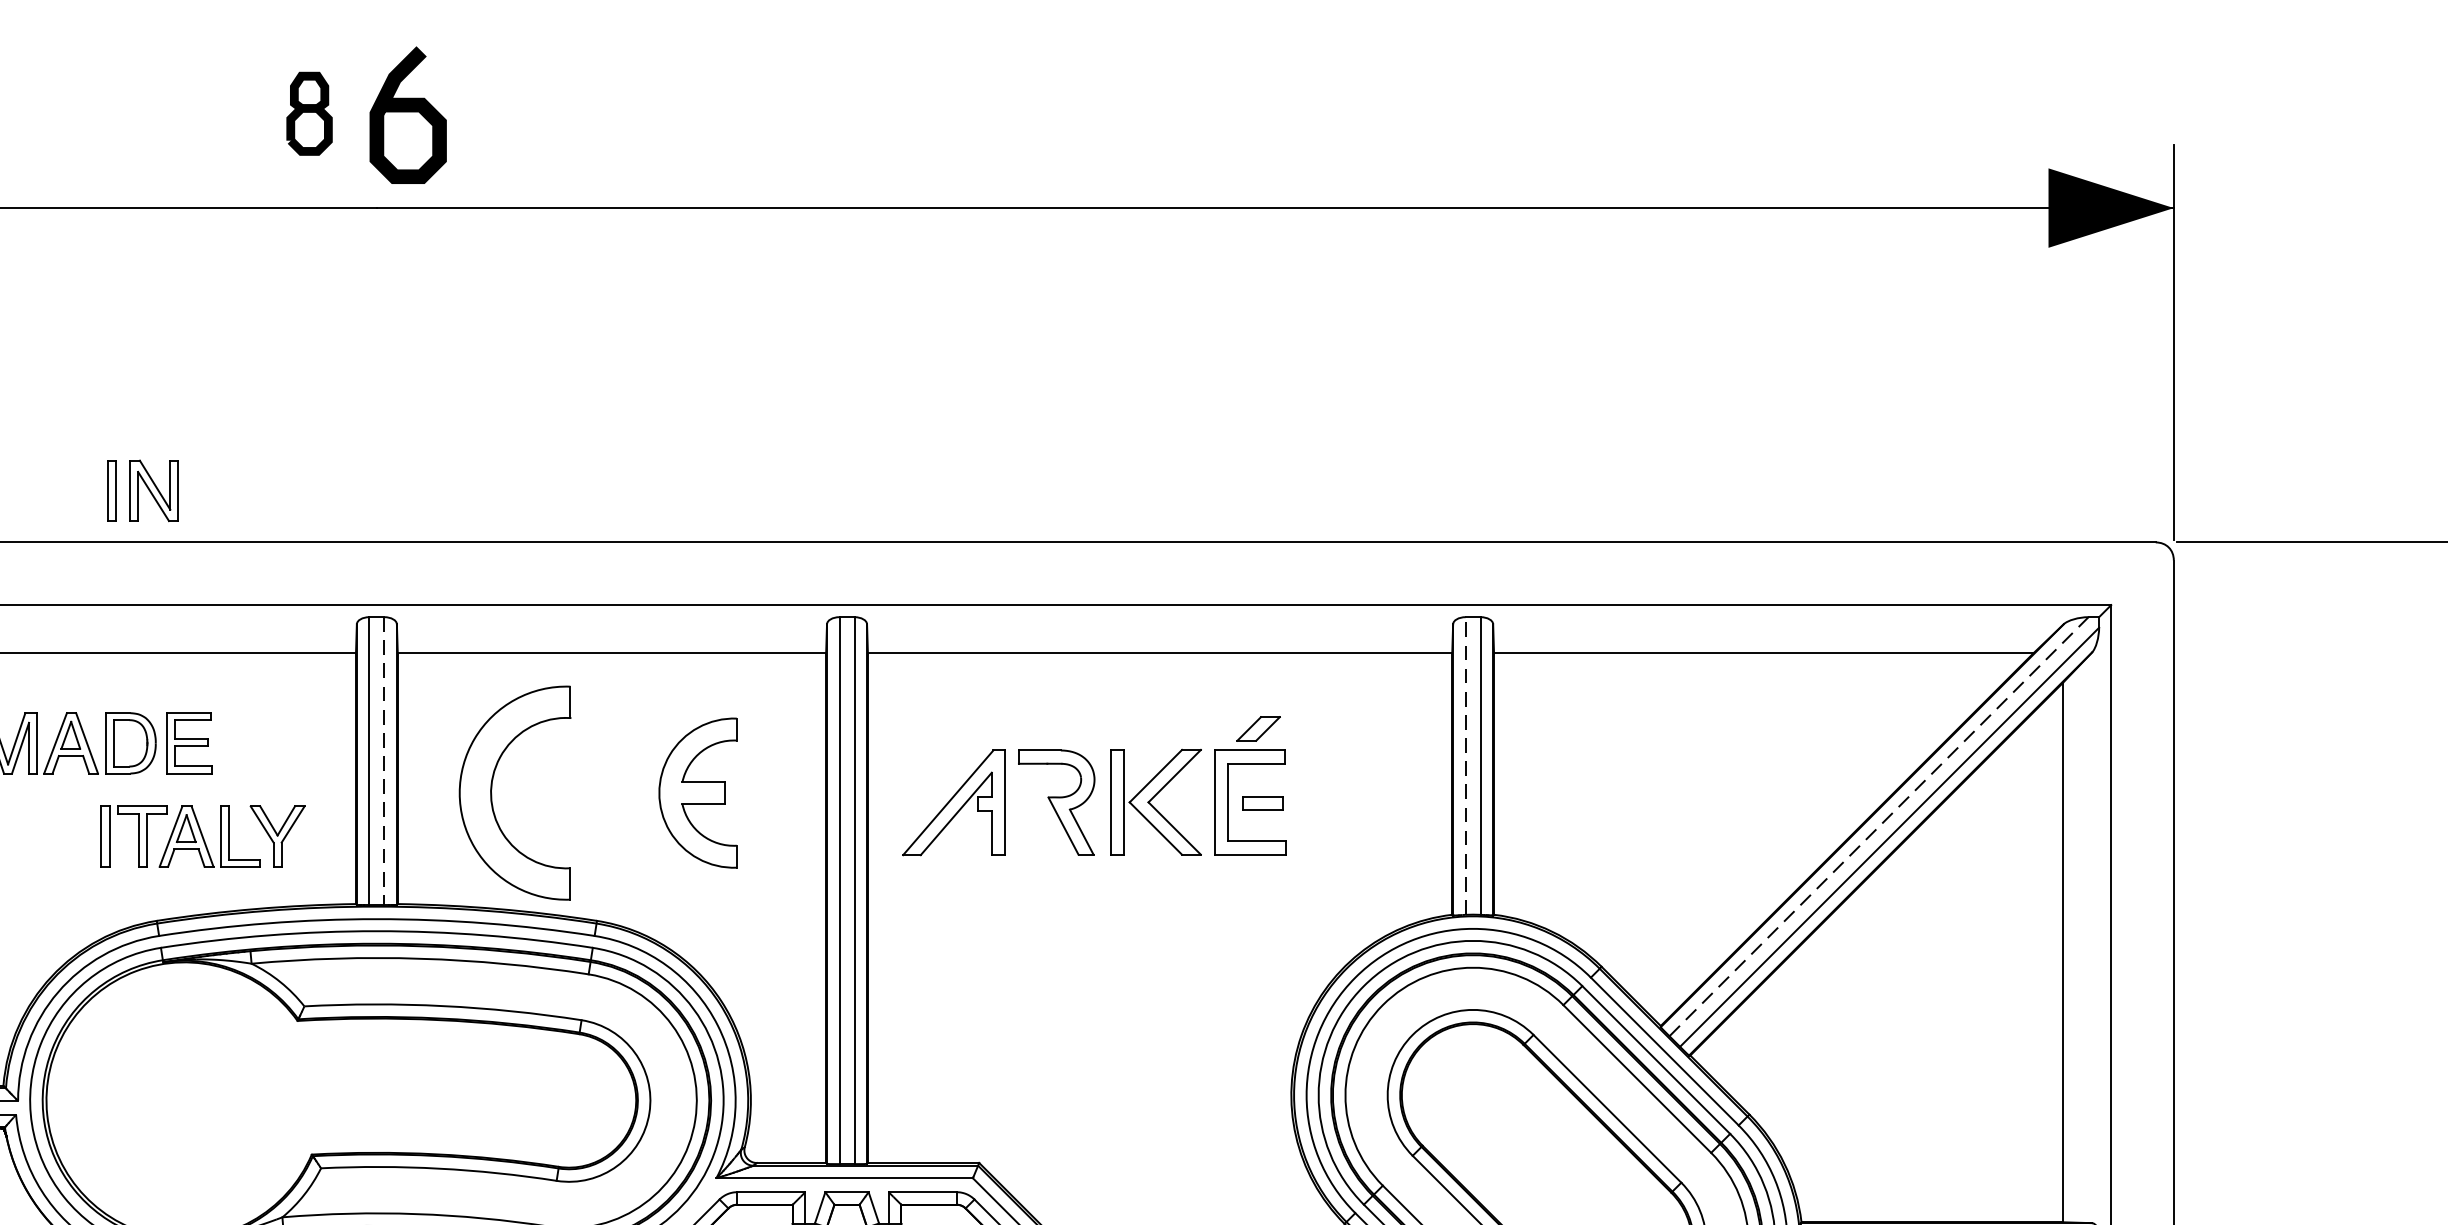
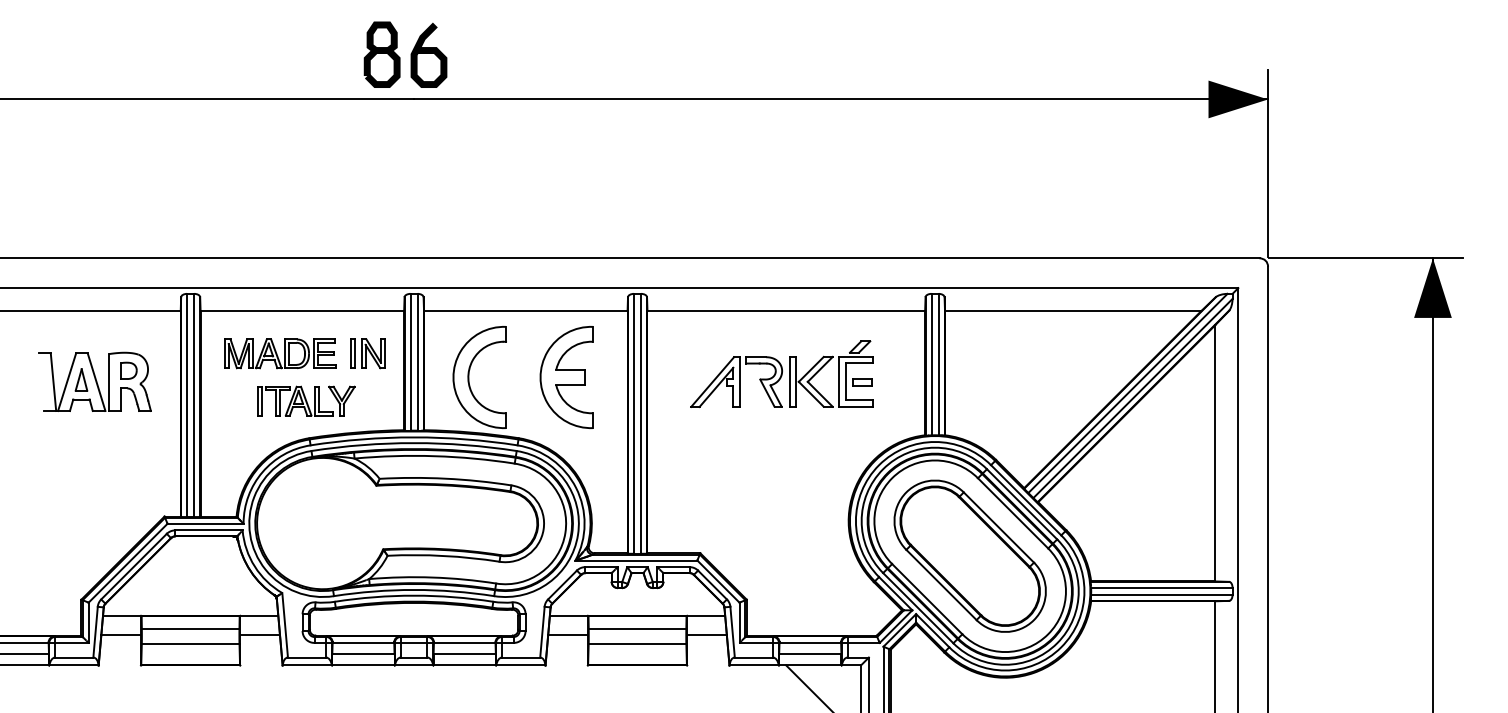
part: (308, 113) -> (381, 54), size x1.67
part: (142, 490) -> (367, 353), moved
line: (384, 761) -> (417, 362), dashed -> solid
line: (1465, 765) -> (931, 364), dashed -> solid
part: (1093, 784) -> (781, 373), moved
part: (697, 793) -> (566, 377), size x1.43
line: (1878, 826) -> (1127, 393), dashed -> solid
part: (203, 835) -> (306, 400), moved

